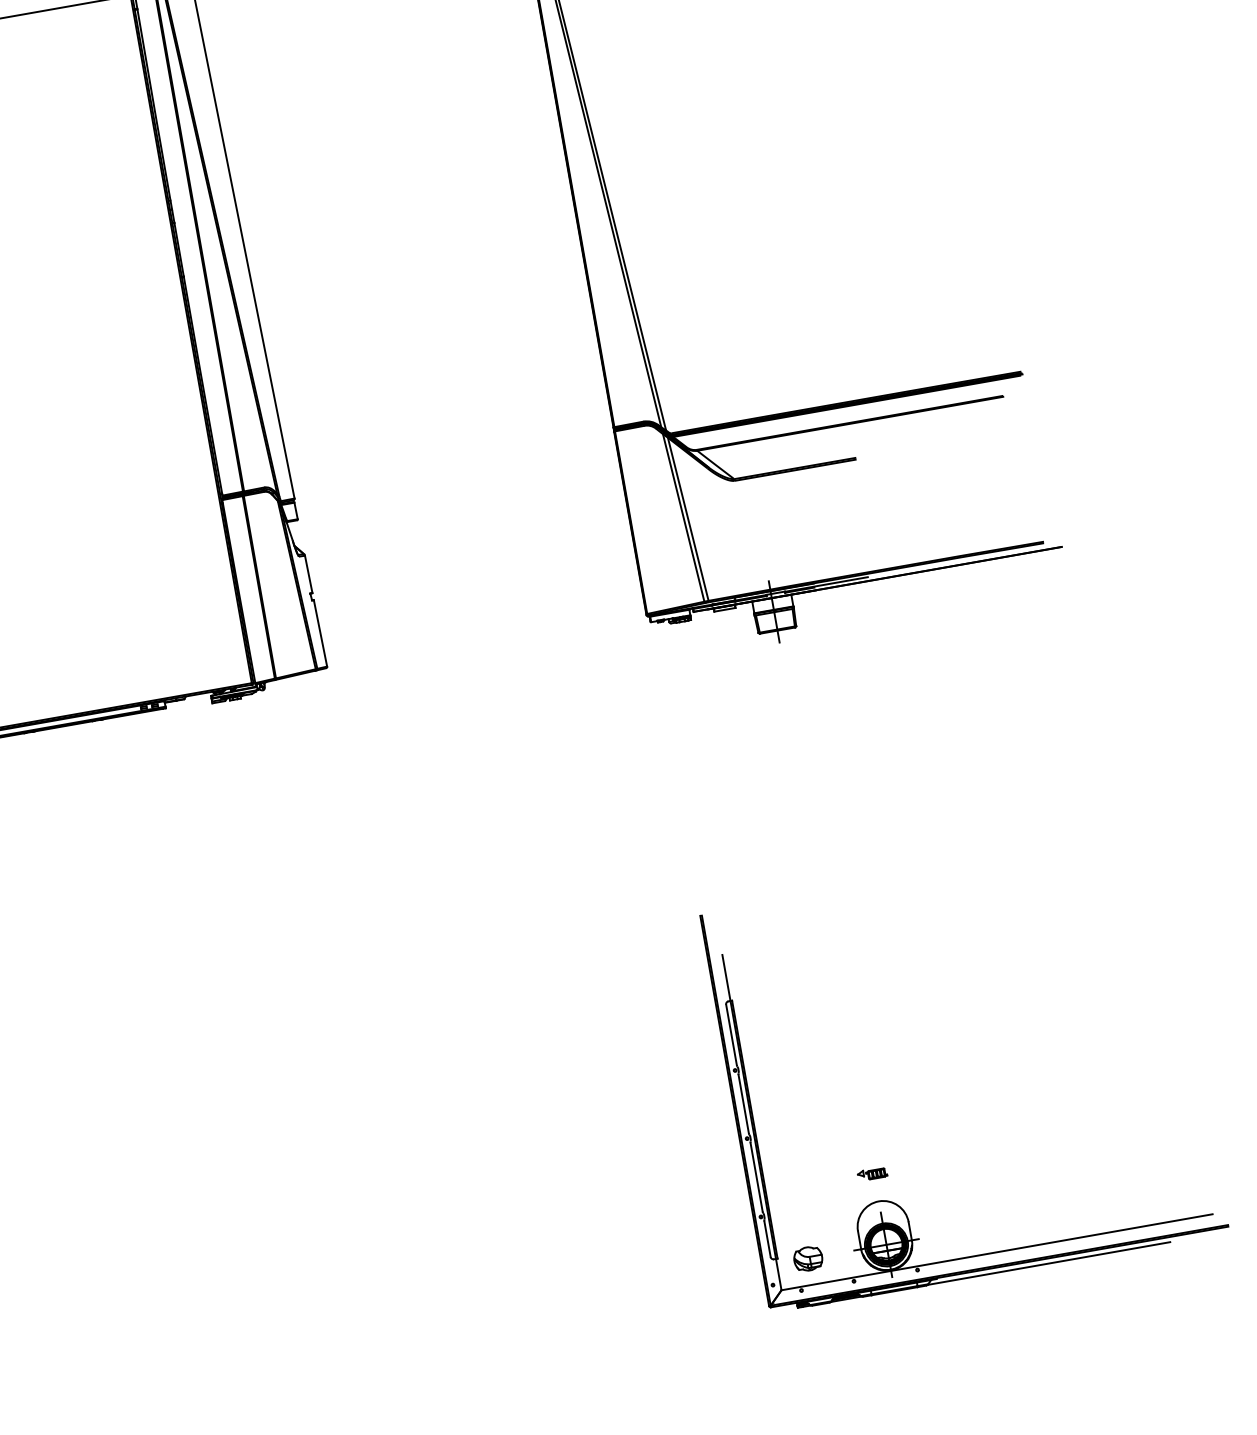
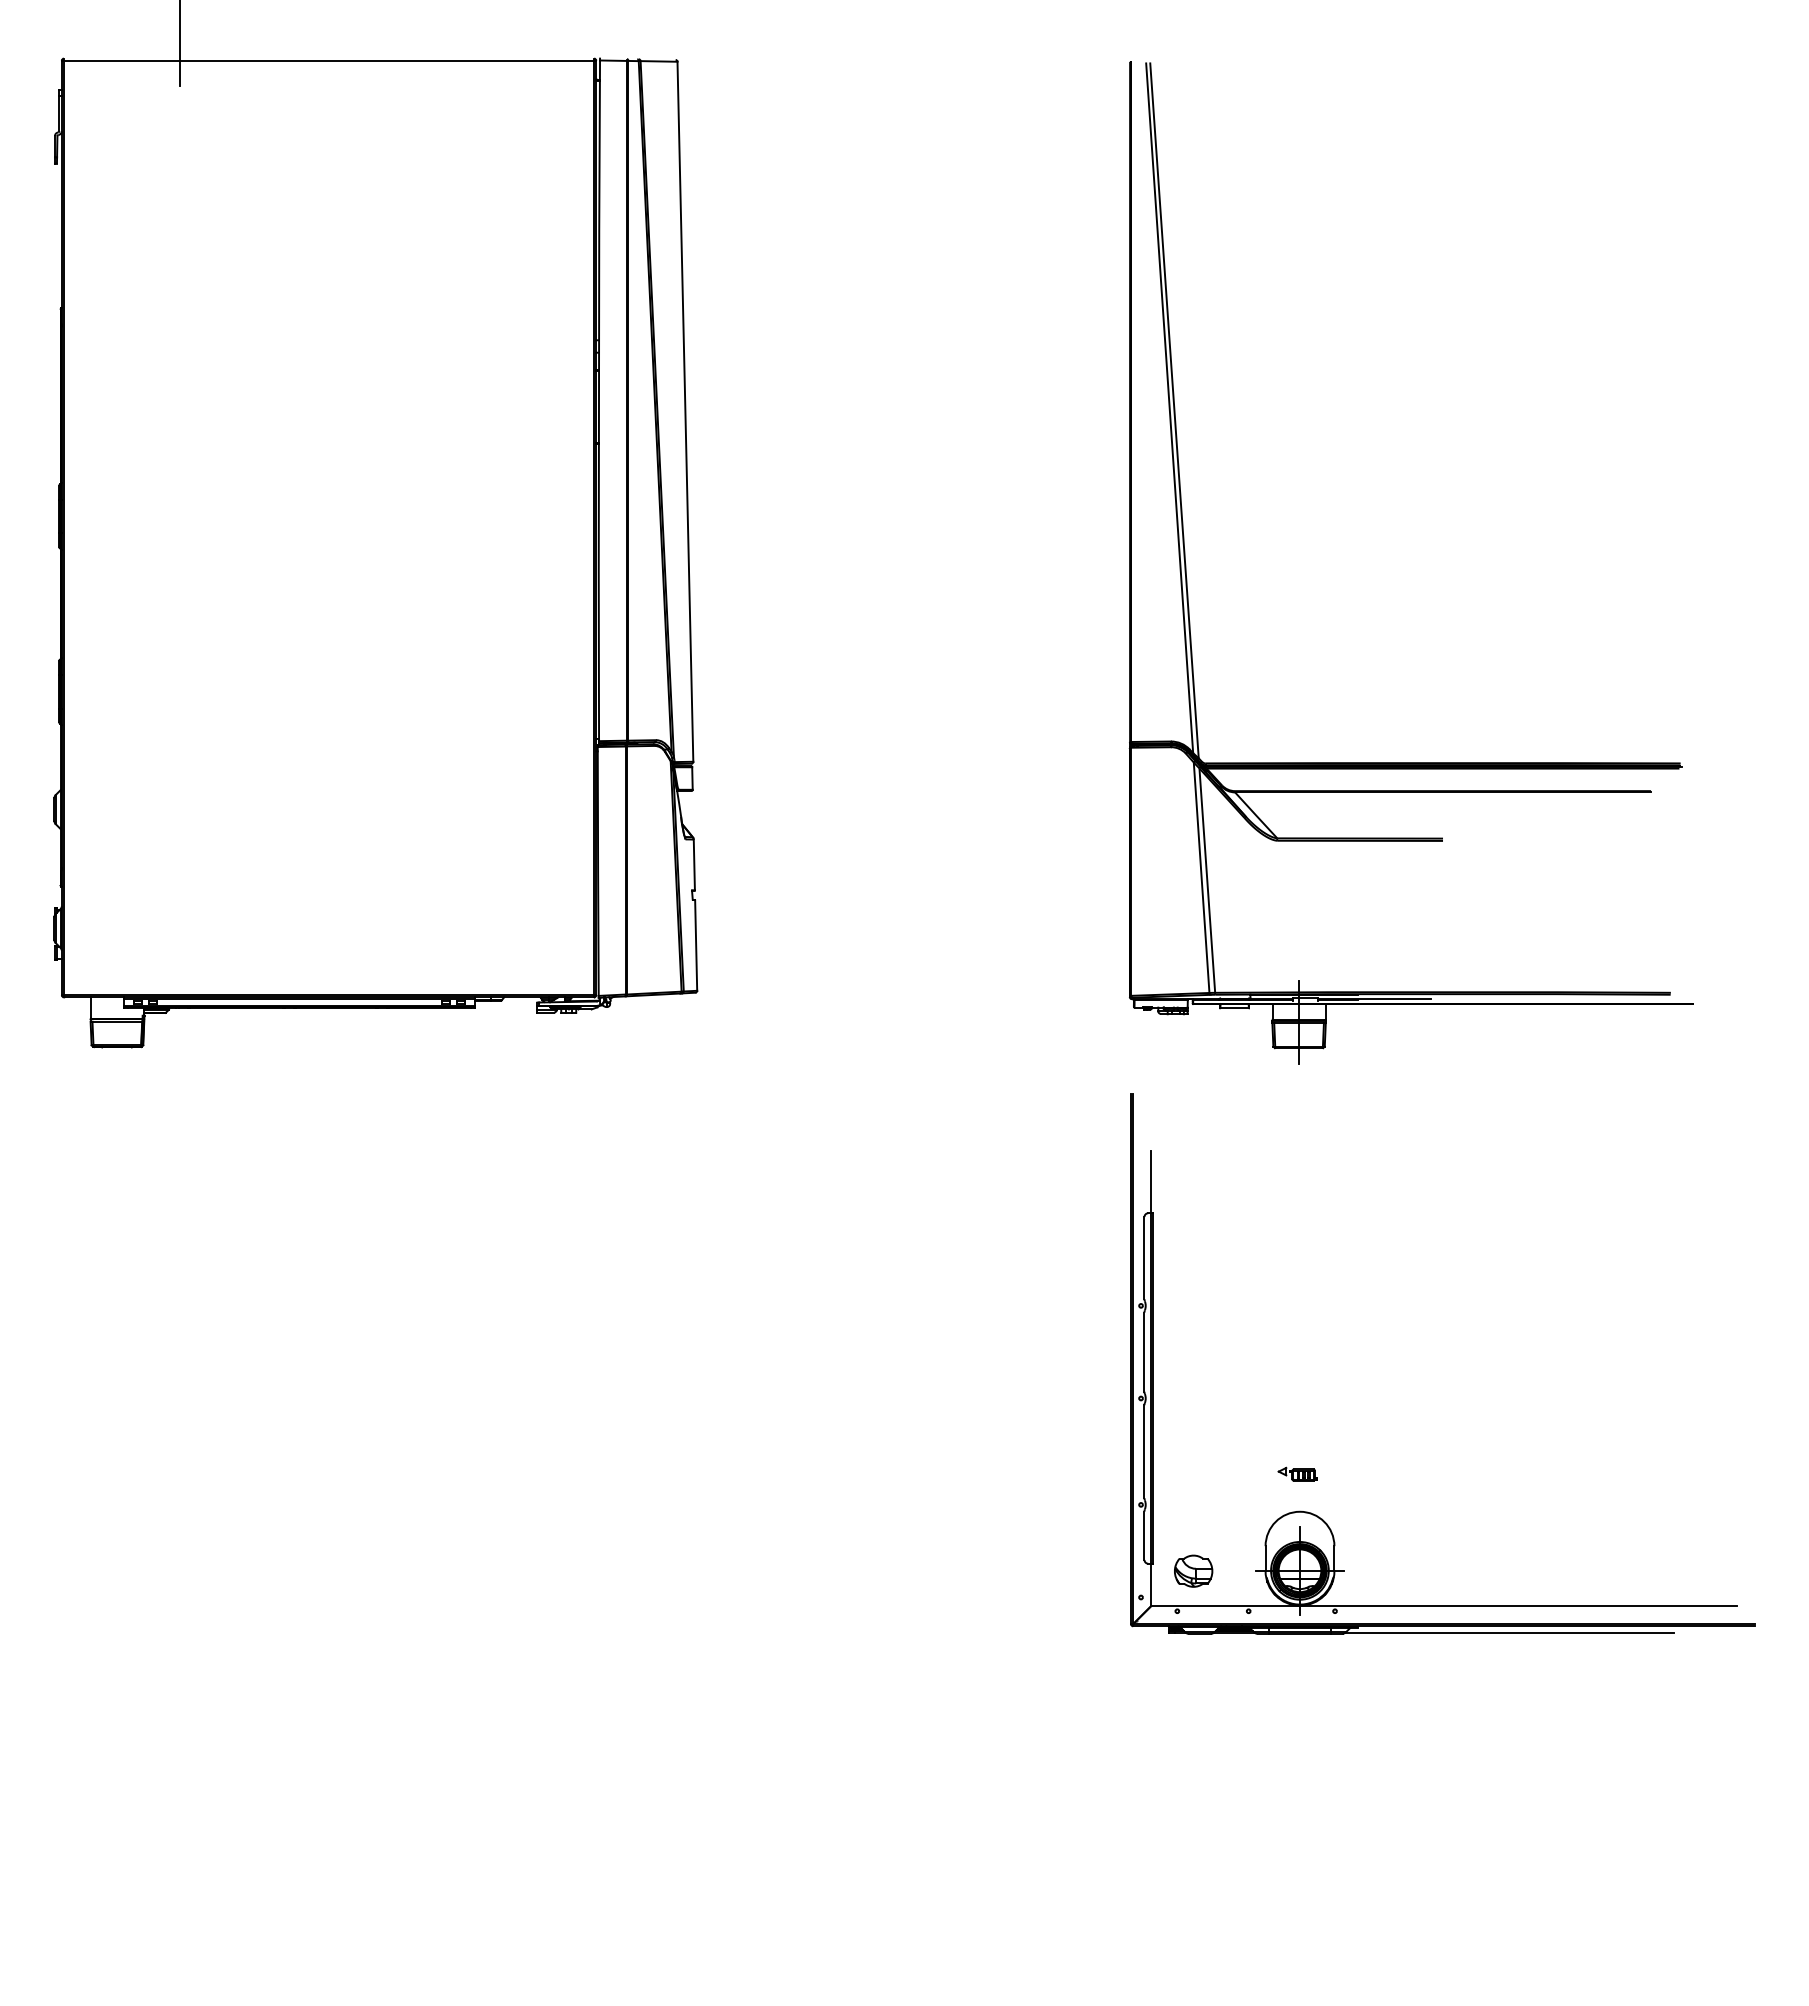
part: (884, 1168) -> (1315, 1469), moved

